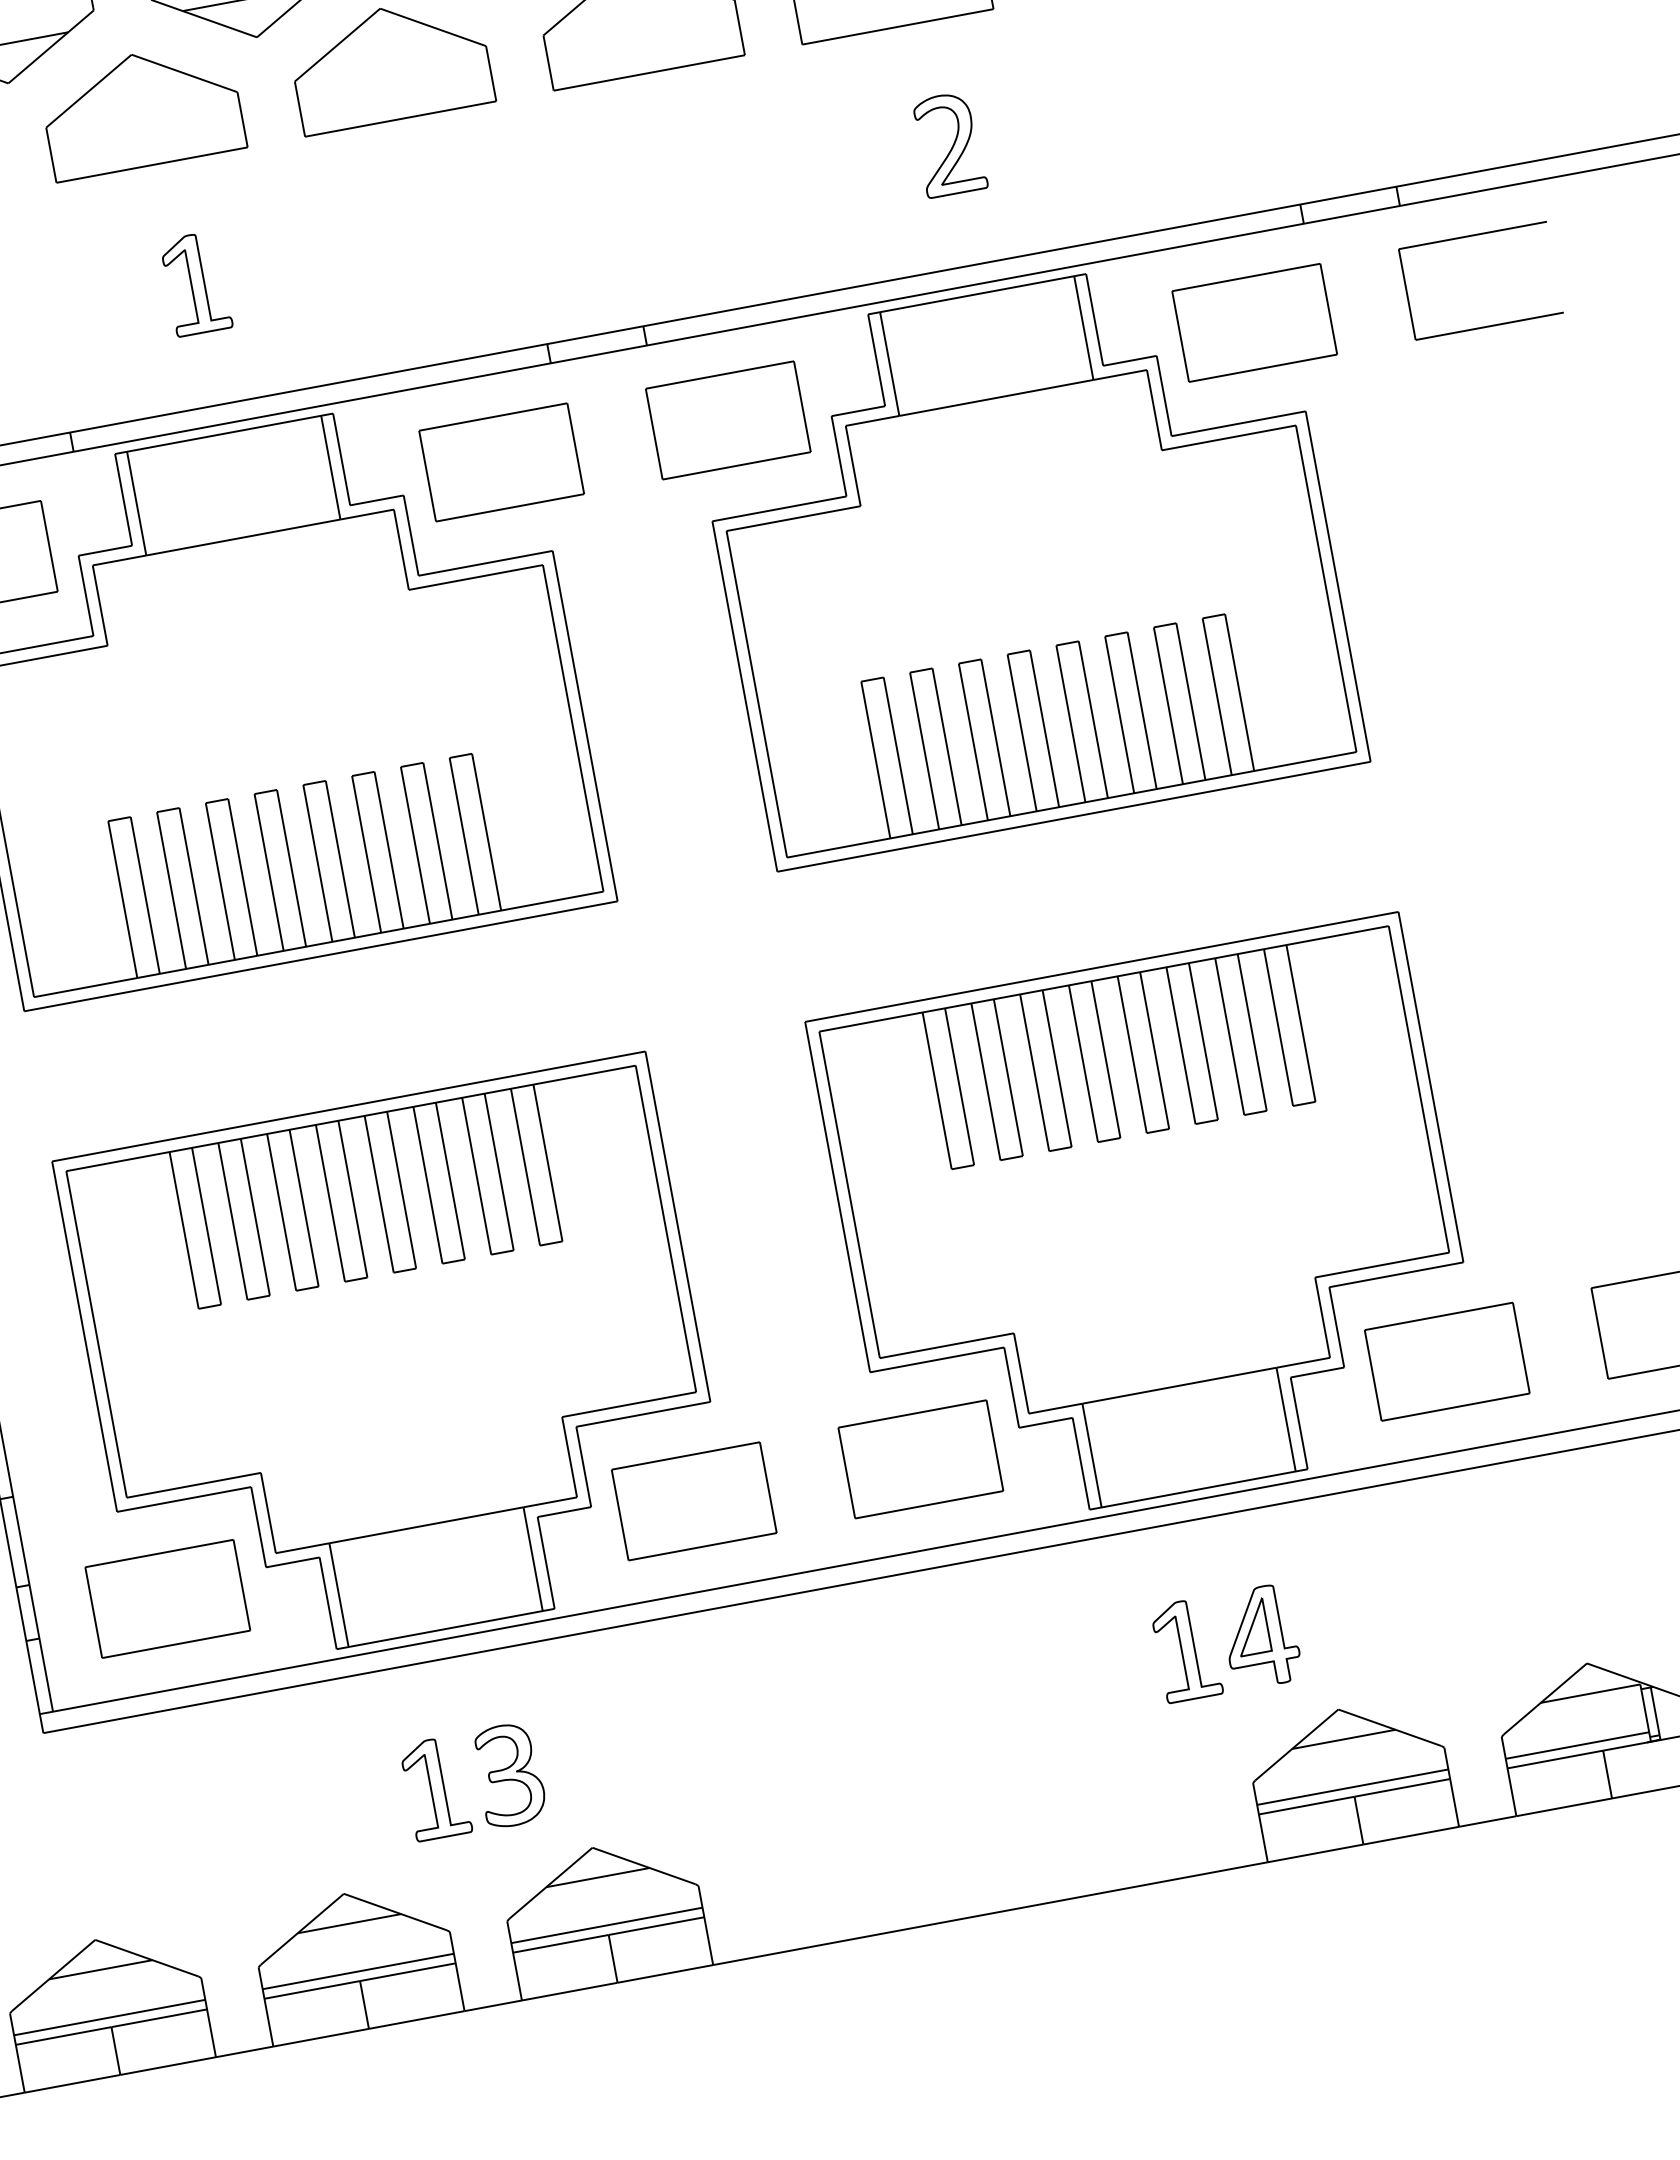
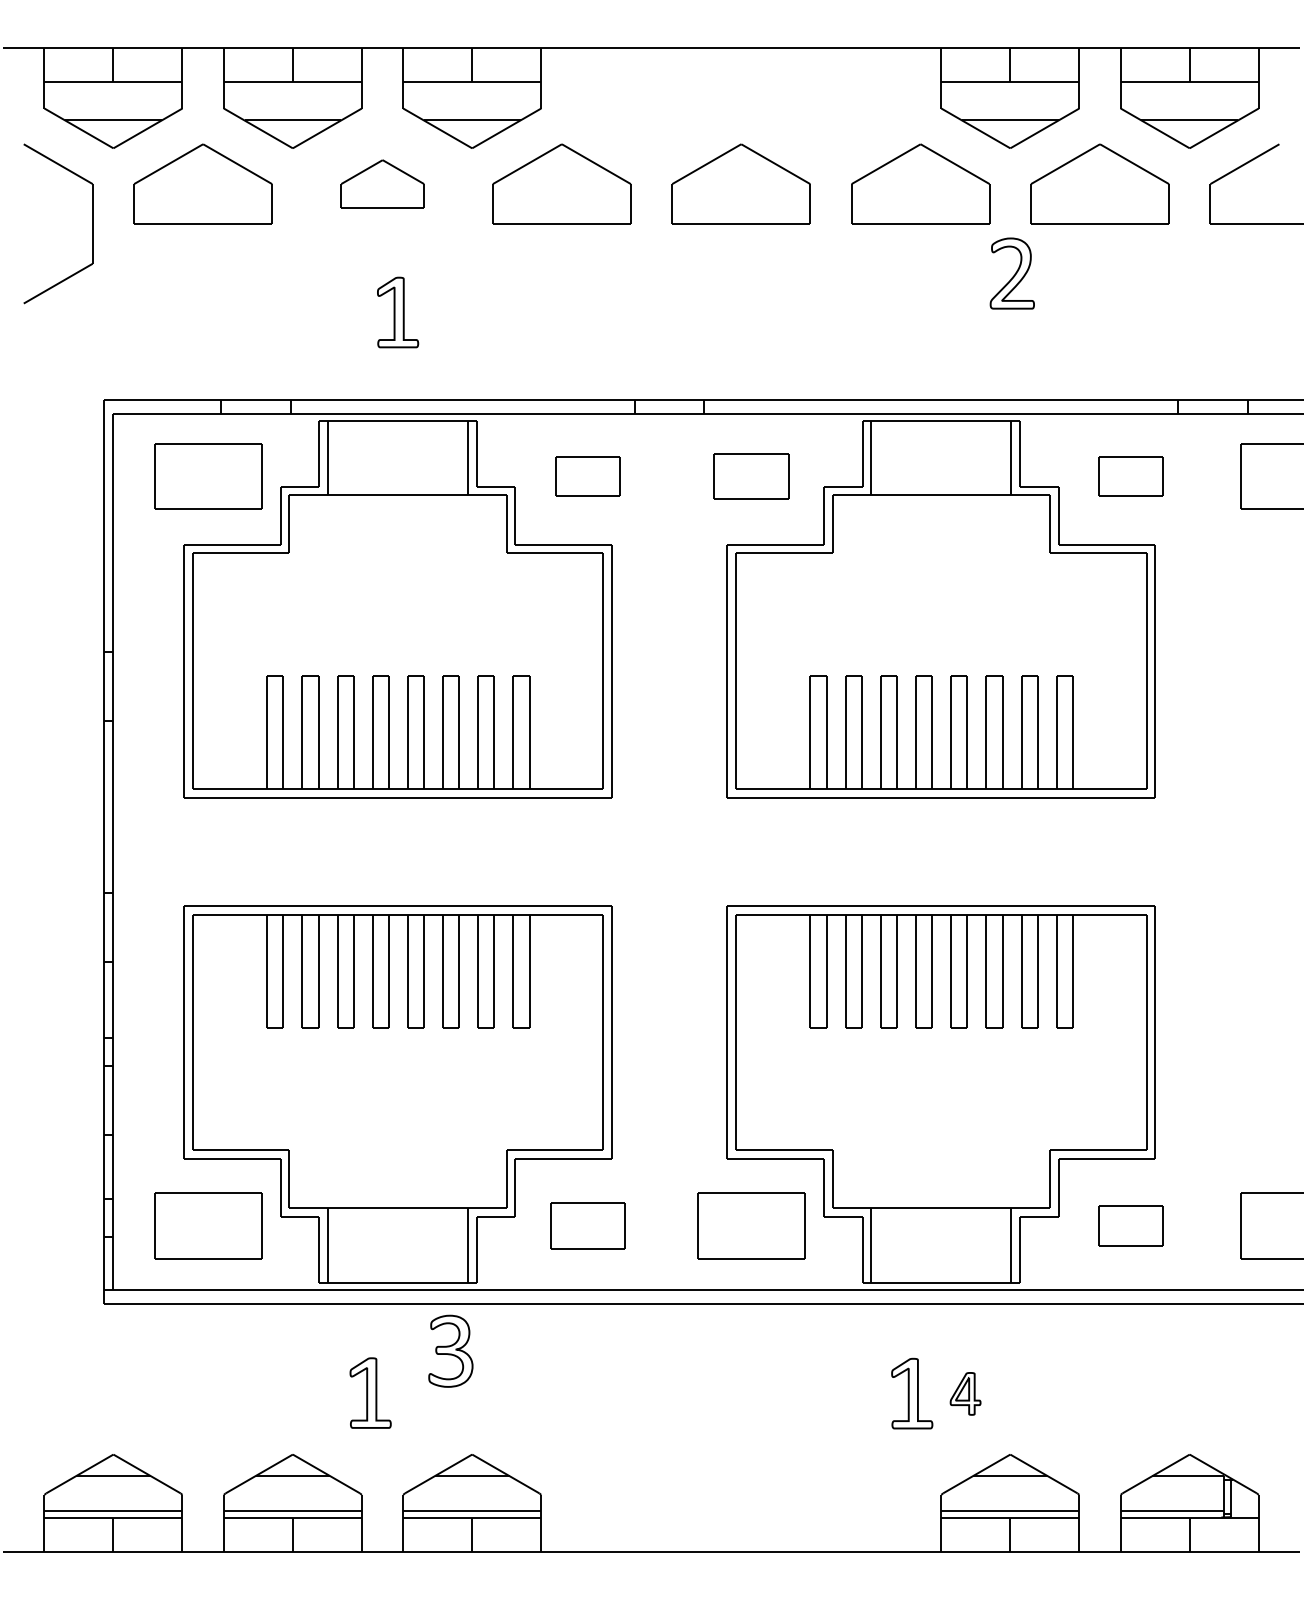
part: (141, 109) -> (382, 183), size x0.6
part: (948, 144) -> (1011, 273), moved
part: (1255, 322) -> (1131, 476), size x0.6
part: (728, 420) -> (751, 476), size x0.7
part: (501, 462) -> (587, 476), size x0.6
part: (1447, 1360) -> (1131, 1225), size x0.6
part: (693, 1500) -> (587, 1225), size x0.7
part: (1260, 1636) -> (965, 1393), size x0.6
part: (509, 1774) -> (450, 1350), moved

